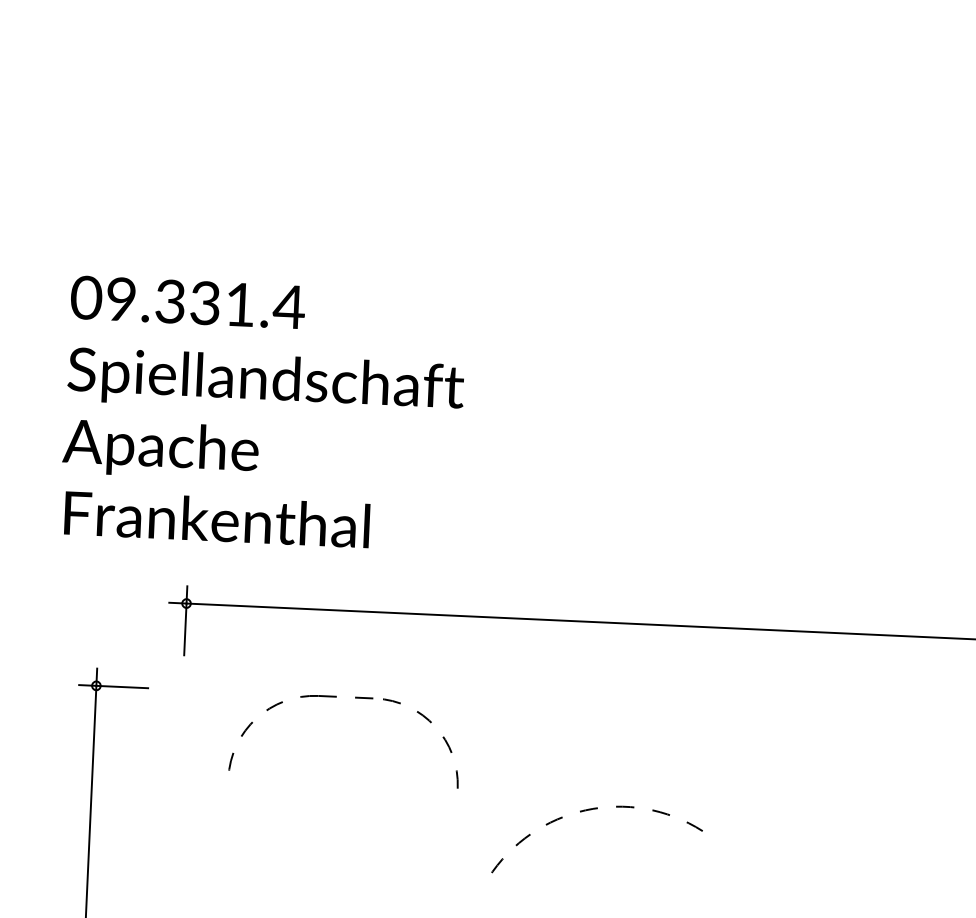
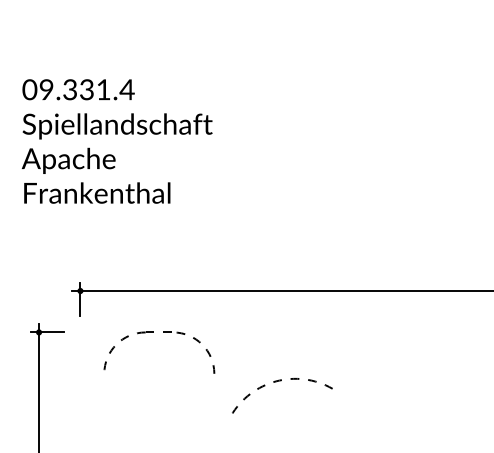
text: (262, 413) -> (116, 141), moved

